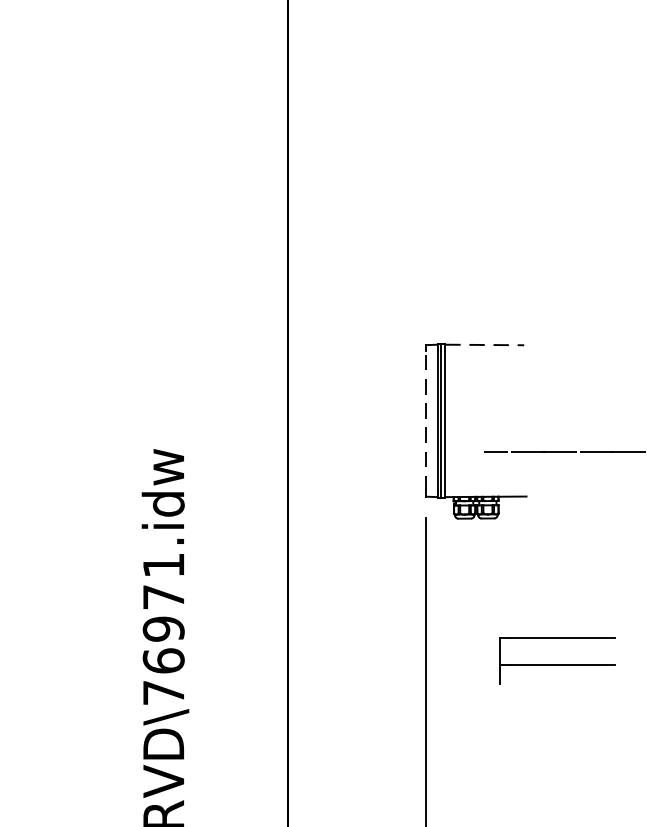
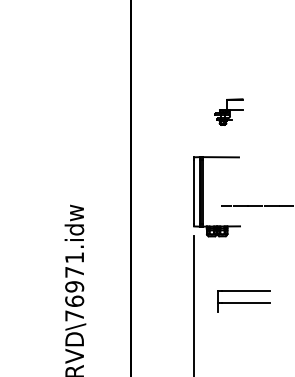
part: (501, 244) -> (228, 111), added
line: (485, 345) -> (221, 157), dashed -> solid
line: (426, 420) -> (194, 191), dashed -> solid
part: (555, 661) -> (243, 301), moved

